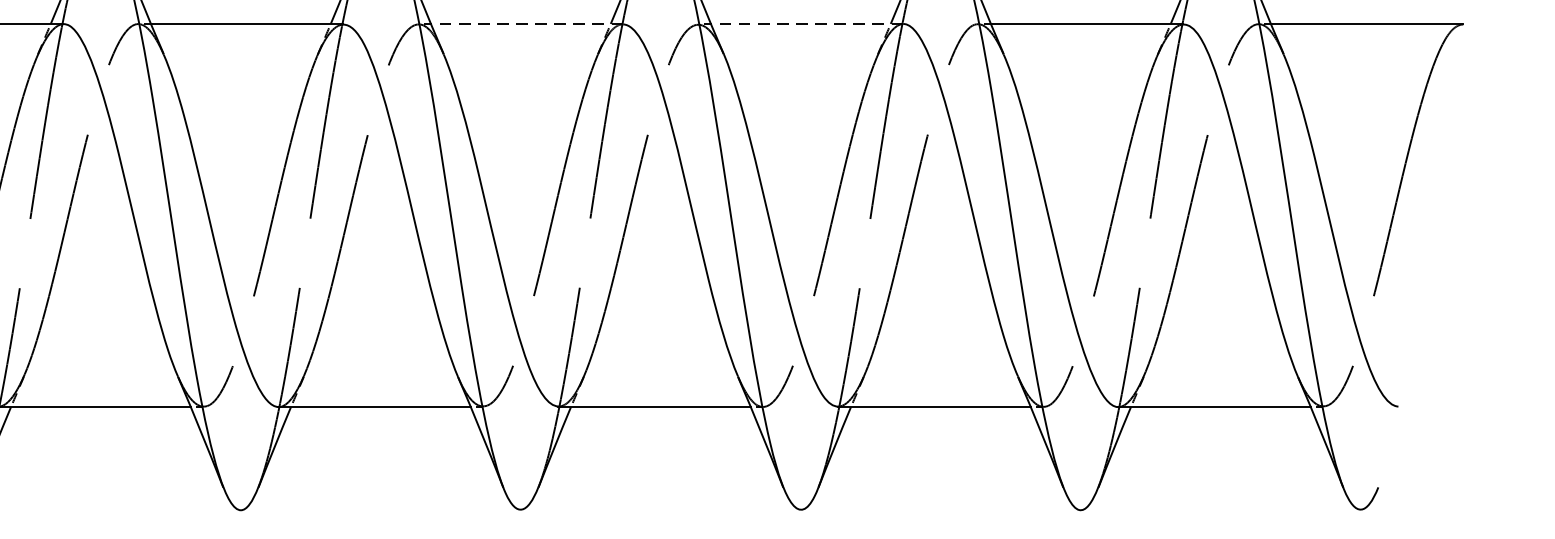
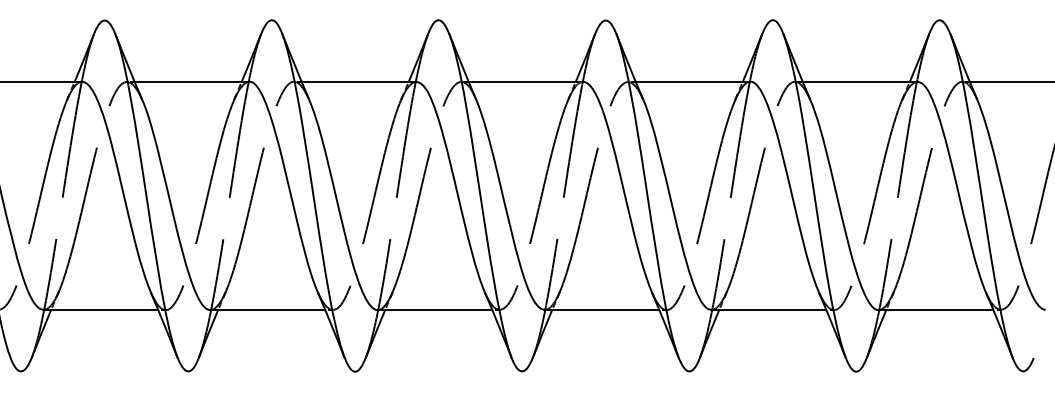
line: (526, 23) -> (525, 81), dashed -> solid
line: (806, 23) -> (692, 81), dashed -> solid

